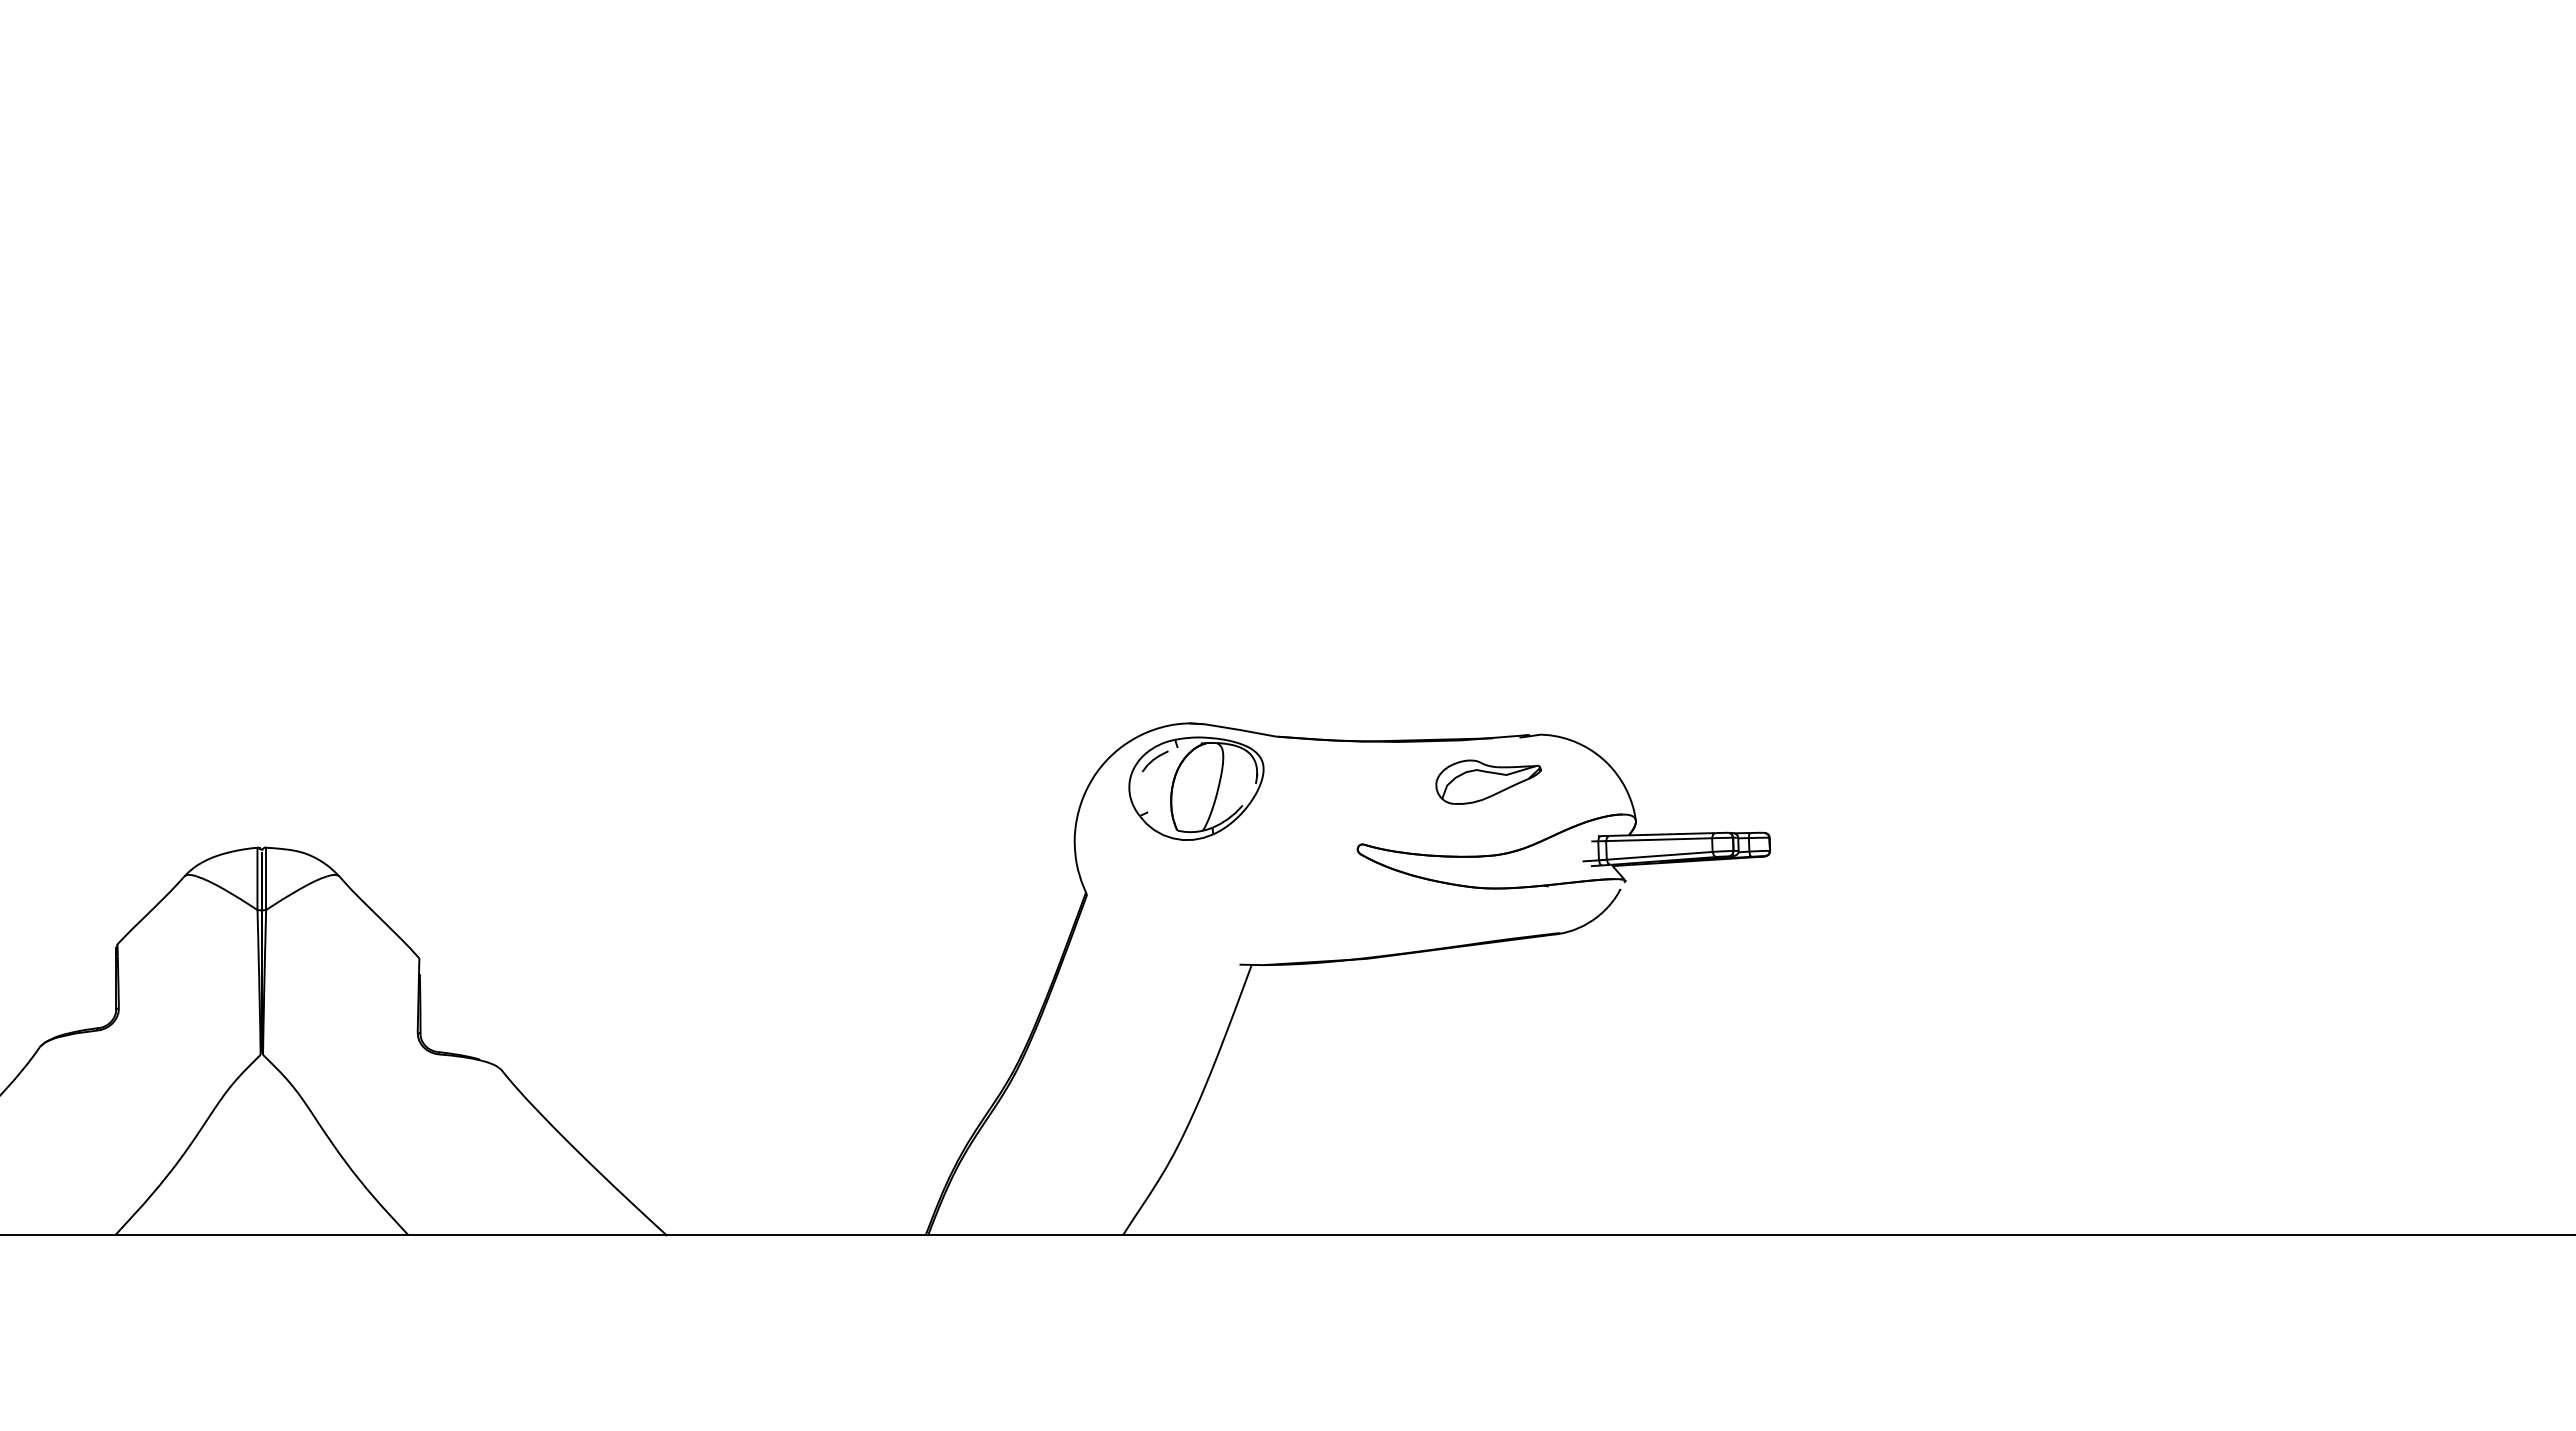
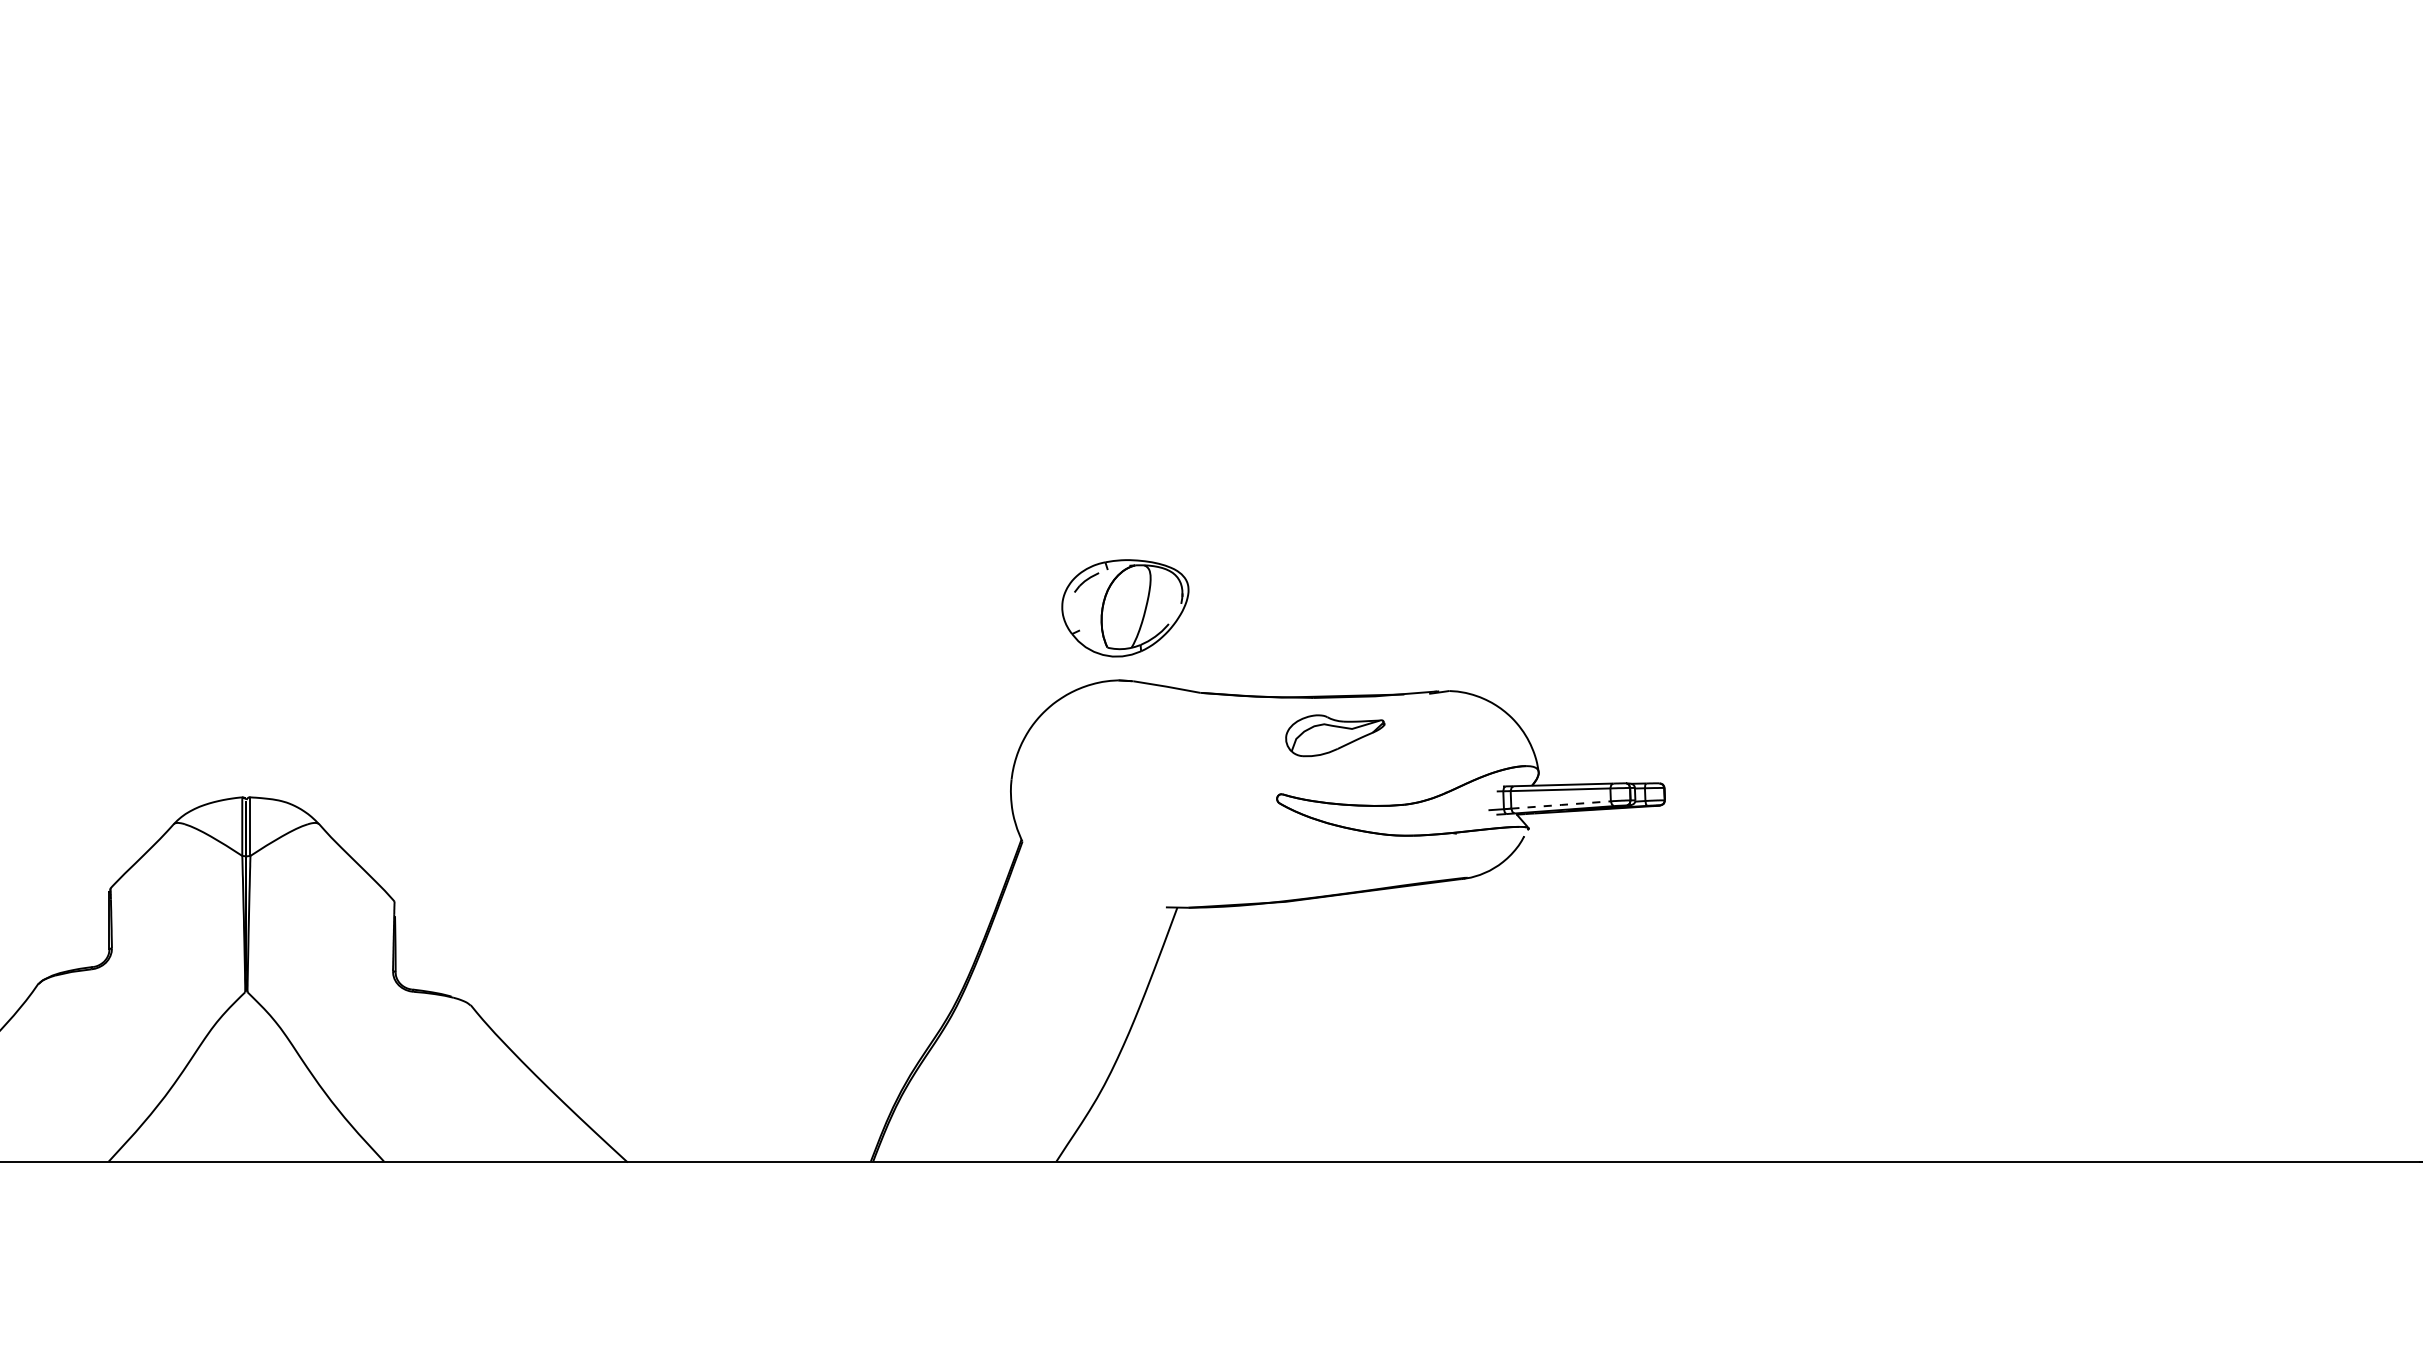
part: (1488, 781) -> (1335, 735), moved
part: (1196, 788) -> (1125, 608), moved
line: (1659, 855) -> (1560, 804), solid -> dashed

